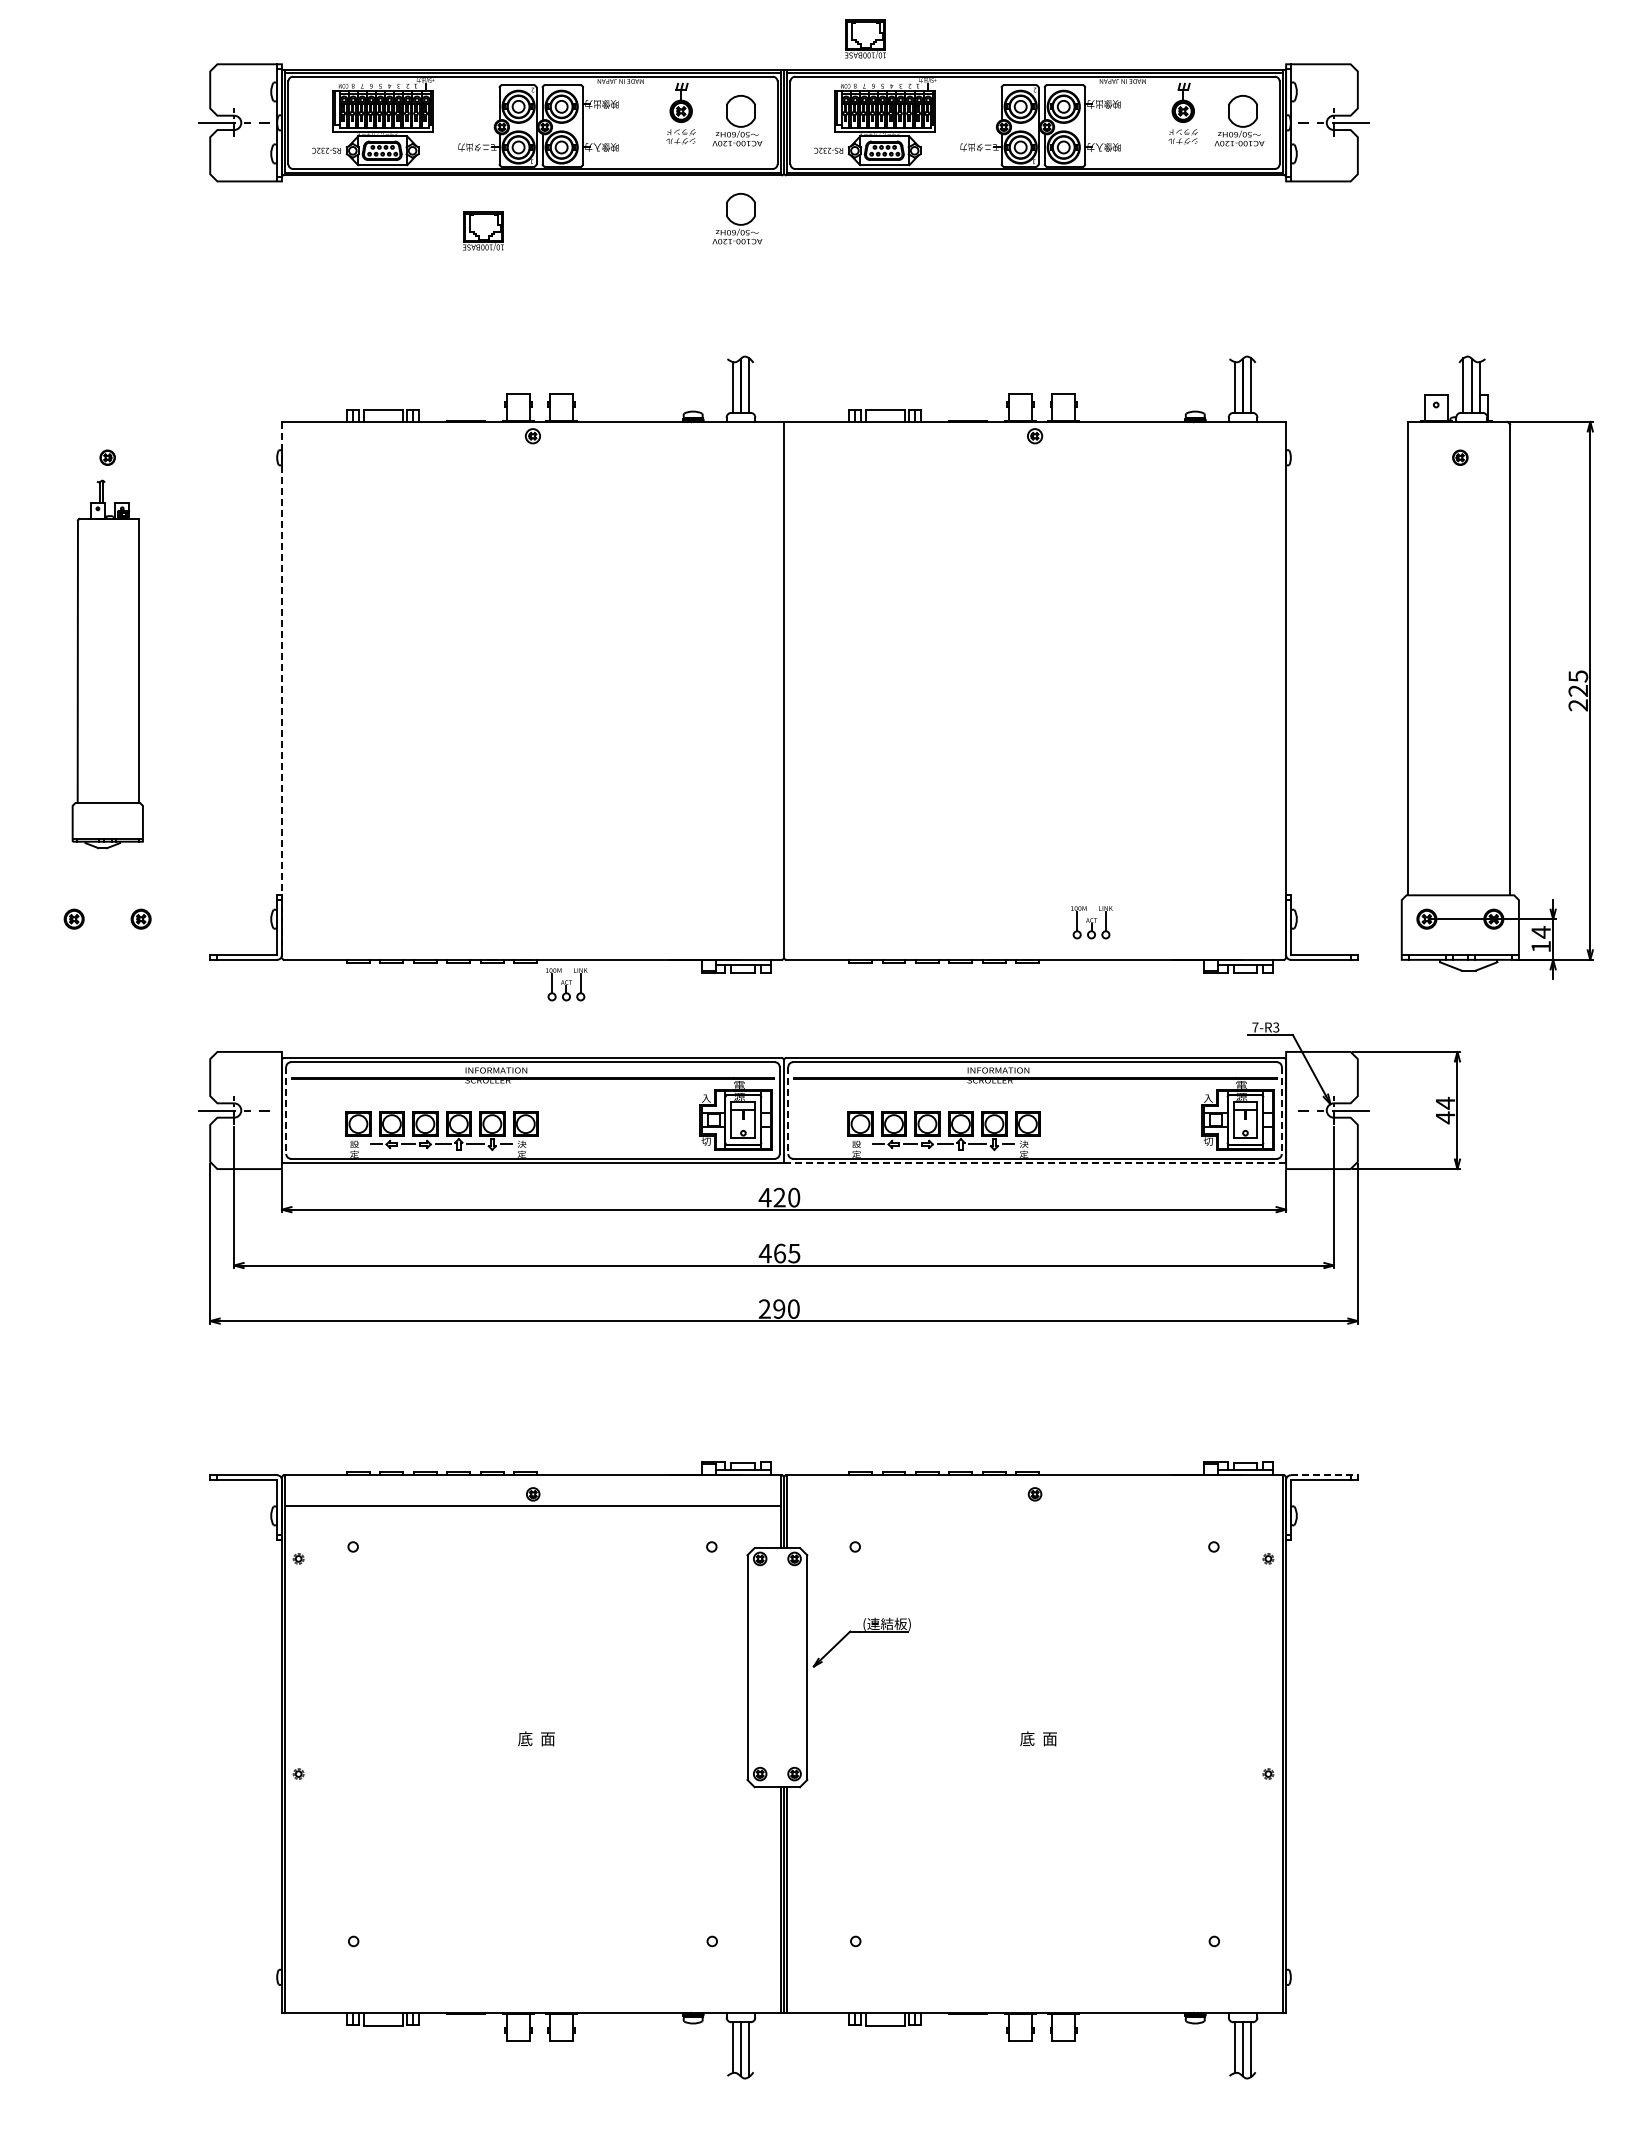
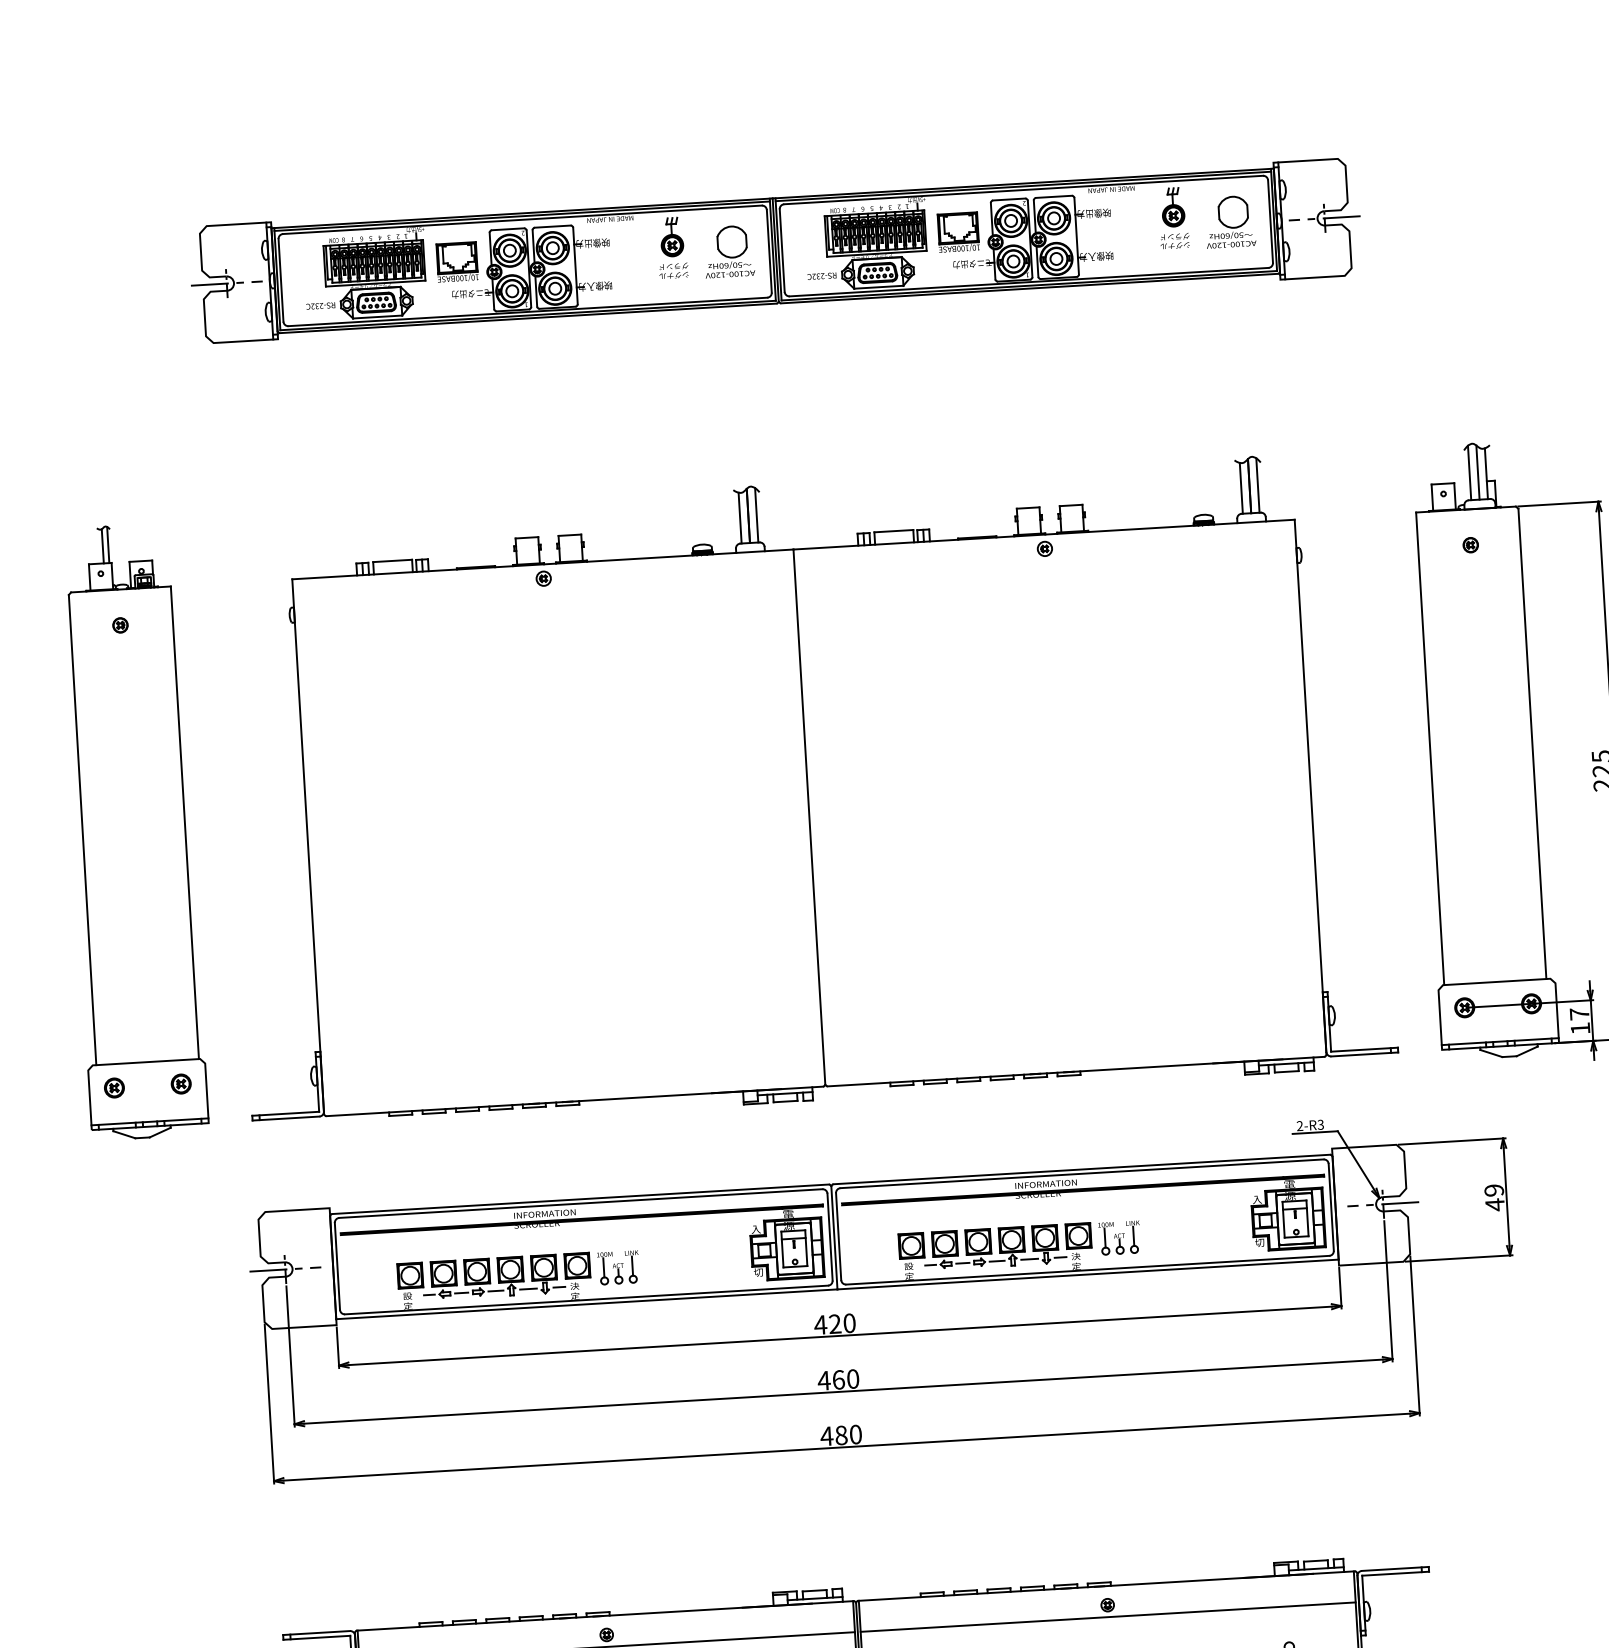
part: (865, 38) -> (958, 231), moved
part: (737, 218) -> (734, 349), removed
part: (483, 230) -> (457, 261), moved
part: (107, 664) -> (132, 831), size x1.67
line: (281, 689) -> (307, 846), dashed -> solid
part: (1091, 922) -> (1119, 1237), moved
text: (1540, 931) -> (1578, 1013), 14 -> 17
part: (566, 984) -> (618, 1267), moved
text: (1255, 1027) -> (1300, 1126), 7-R3 -> 2-R3
text: (1445, 1102) -> (1494, 1189), 44 -> 49
line: (286, 1110) -> (337, 1266), dashed -> solid
line: (788, 1110) -> (838, 1236), dashed -> solid
line: (1281, 1110) -> (1330, 1207), dashed -> solid
line: (1035, 1163) -> (1088, 1274), dashed -> solid
text: (794, 1253) -> (853, 1379), 465 -> 460
text: (771, 1308) -> (833, 1435), 290 -> 480
line: (1324, 1475) -> (1395, 1569), dashed -> solid
line: (1034, 1506) -> (1107, 1617), added

